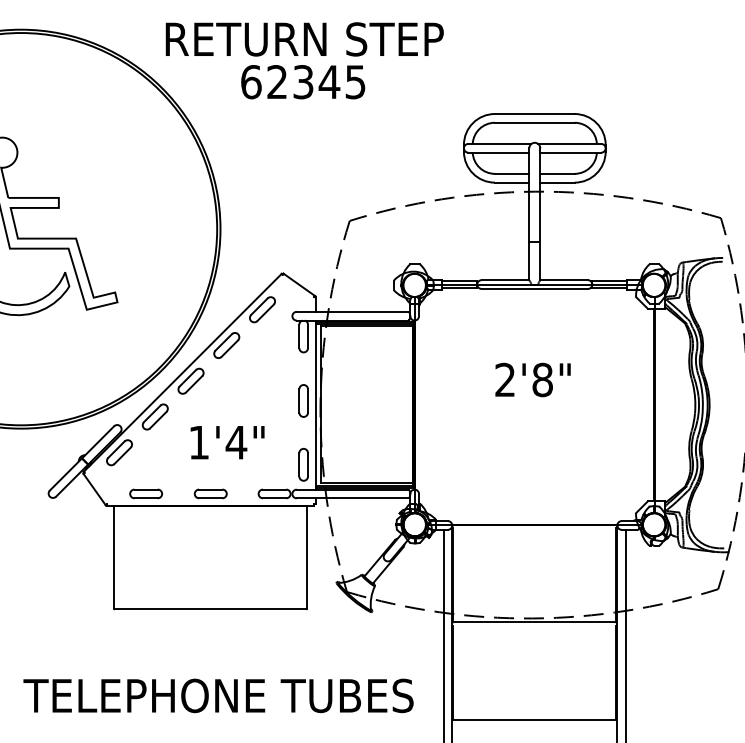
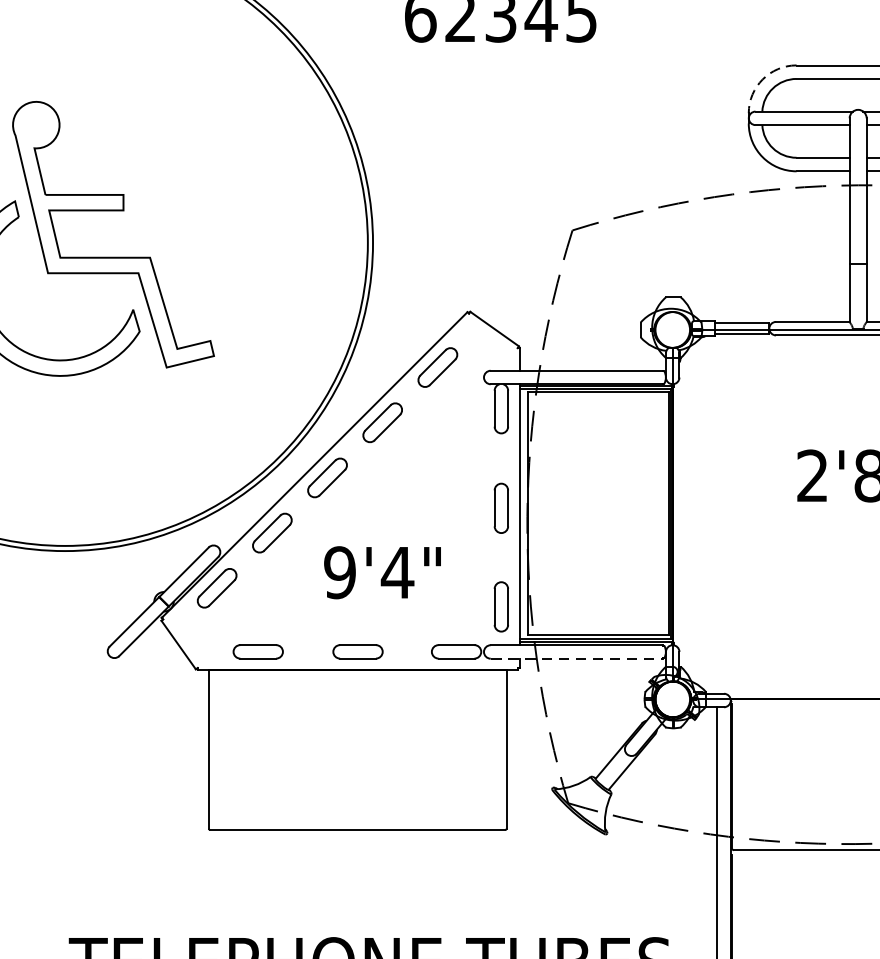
arc: (473, 123) -> (763, 80), solid -> dashed
text: (198, 442) -> (339, 572), 1'4" -> 9'4"
line: (352, 498) -> (576, 658), solid -> dashed

